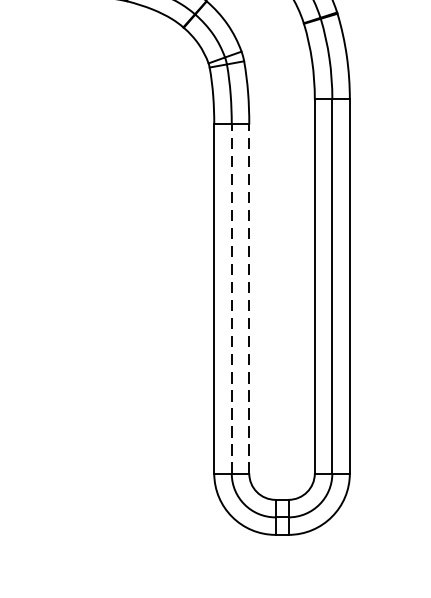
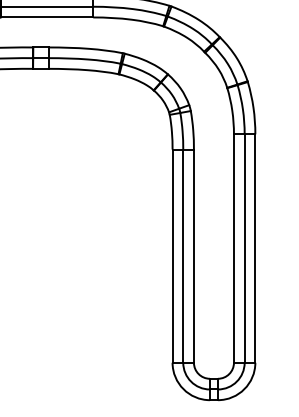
line: (232, 299) -> (183, 256), dashed -> solid
line: (248, 299) -> (193, 256), dashed -> solid

